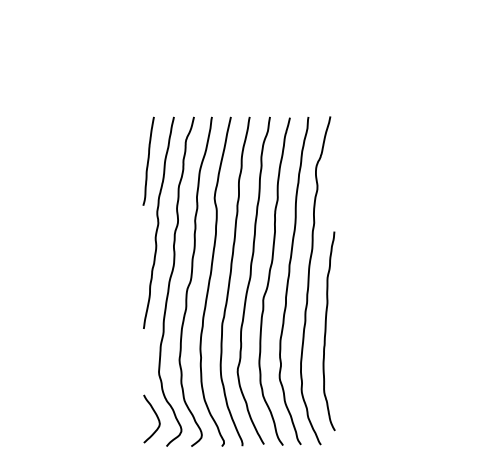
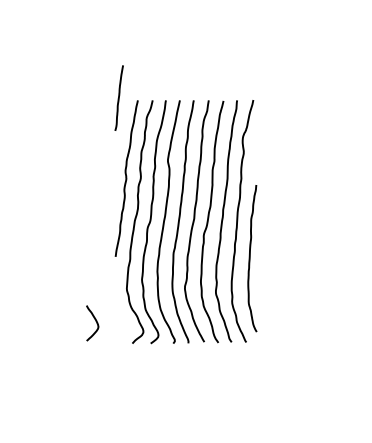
line: (147, 160) -> (118, 97), moved
curve: (155, 416) -> (95, 321), moved

